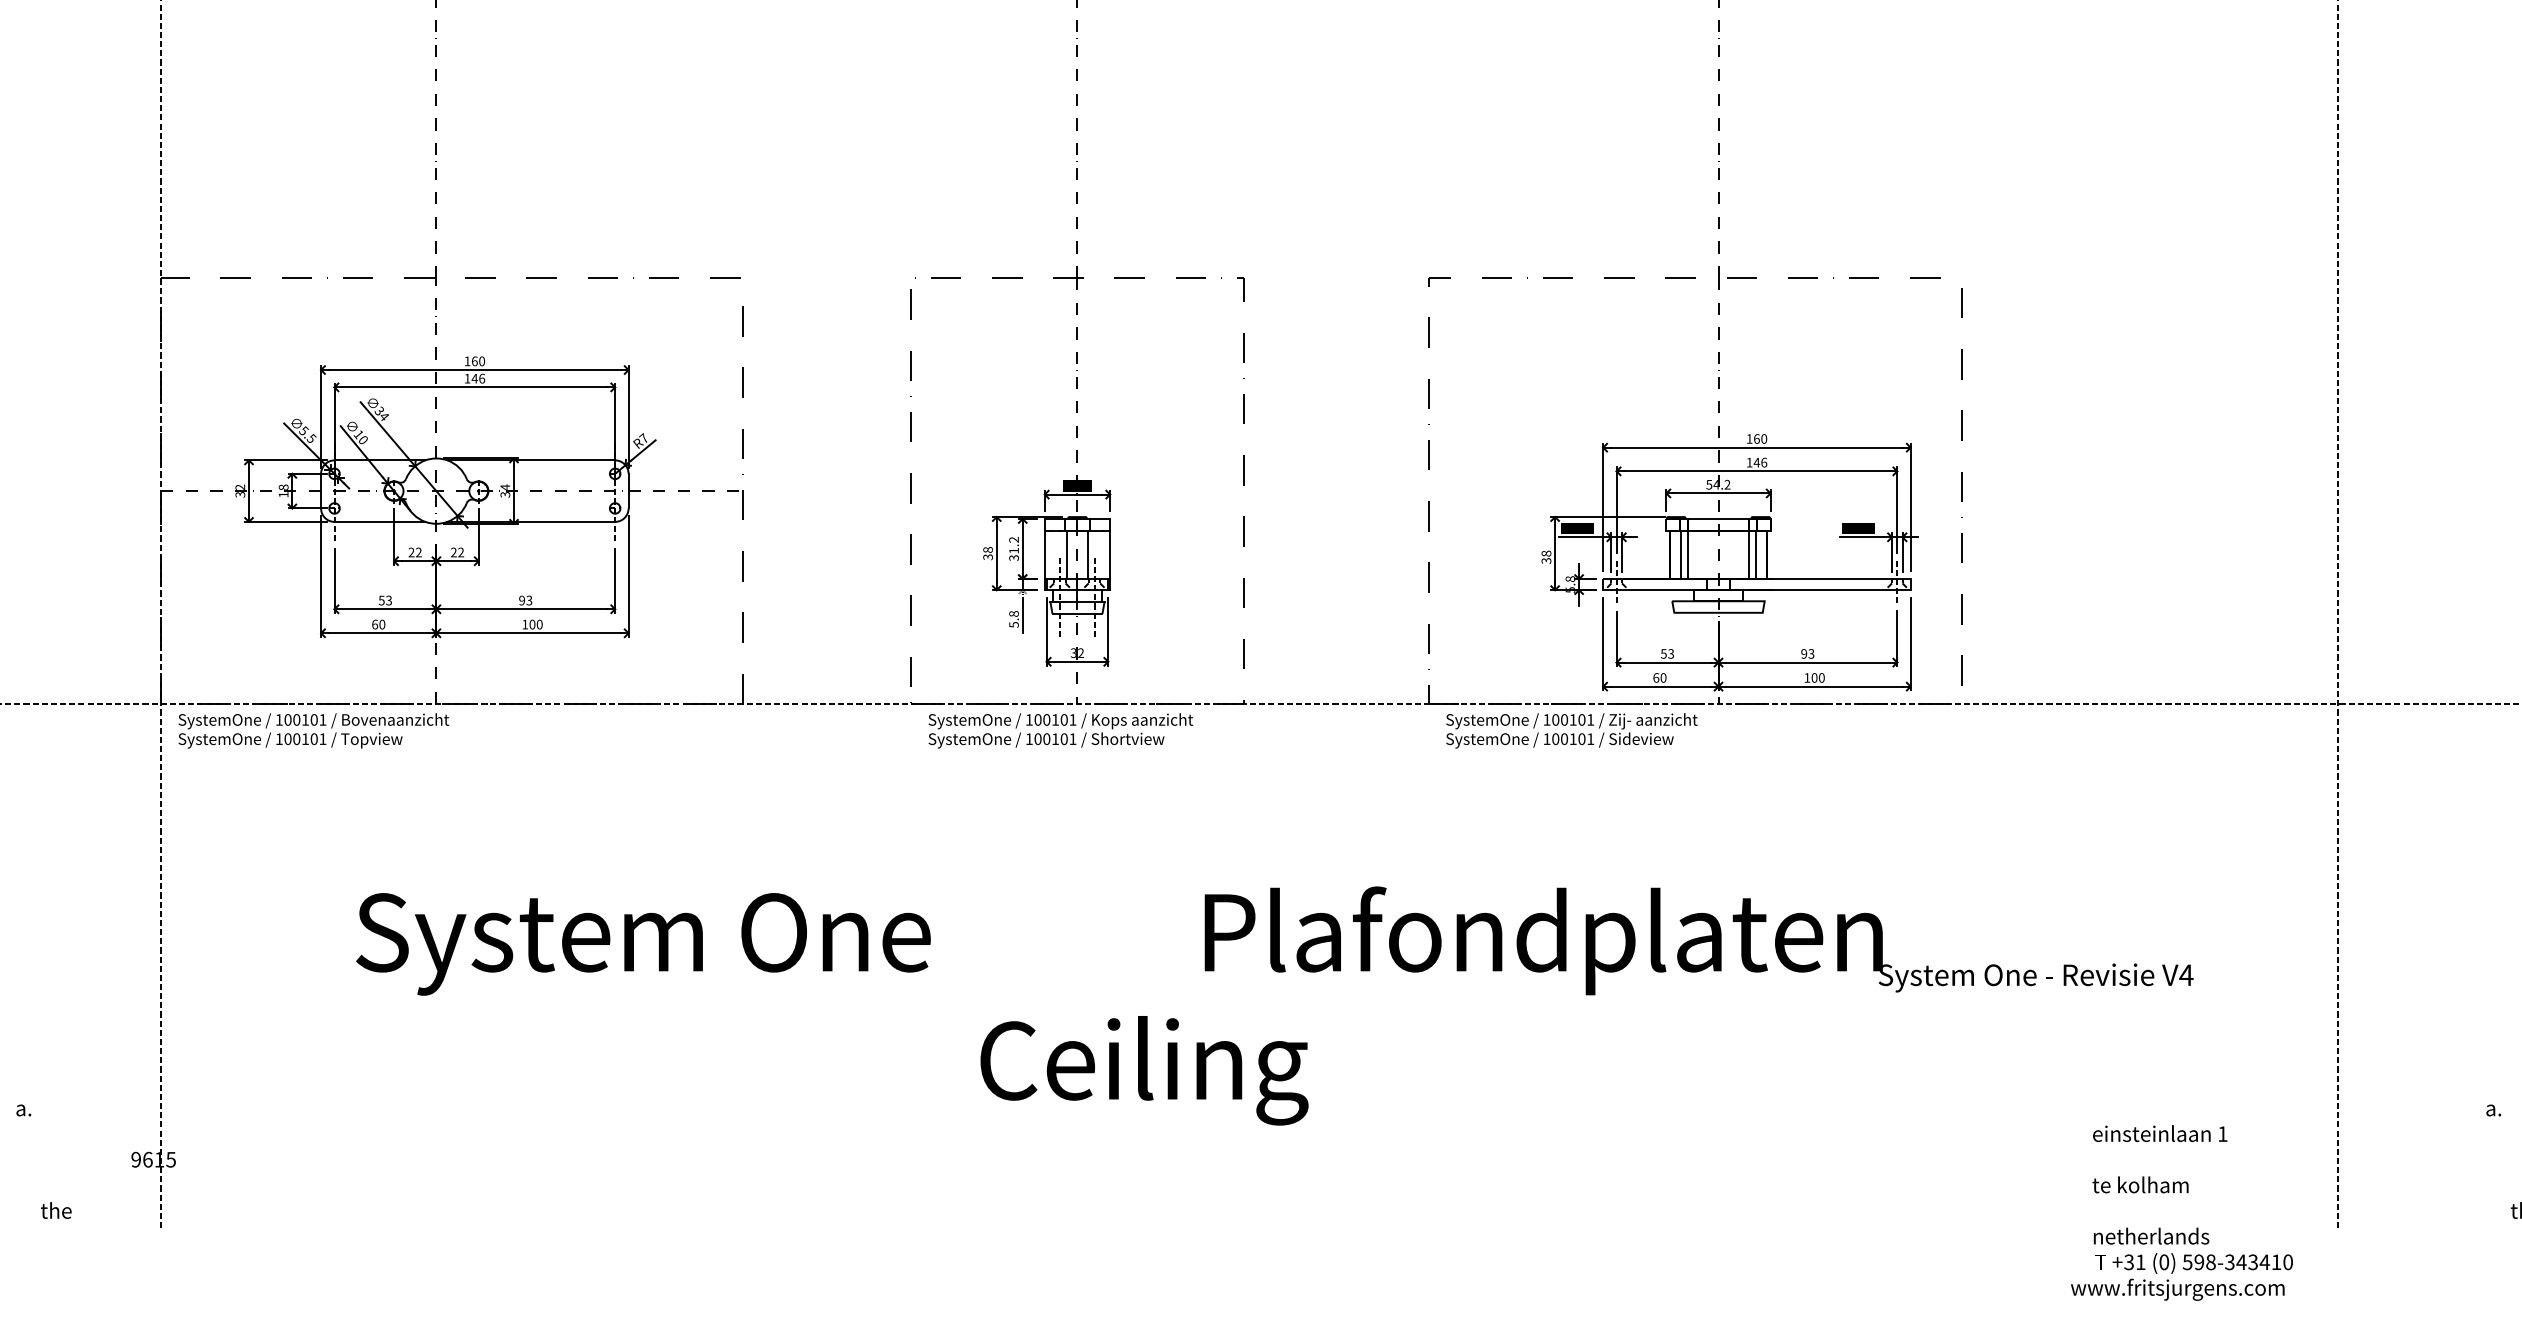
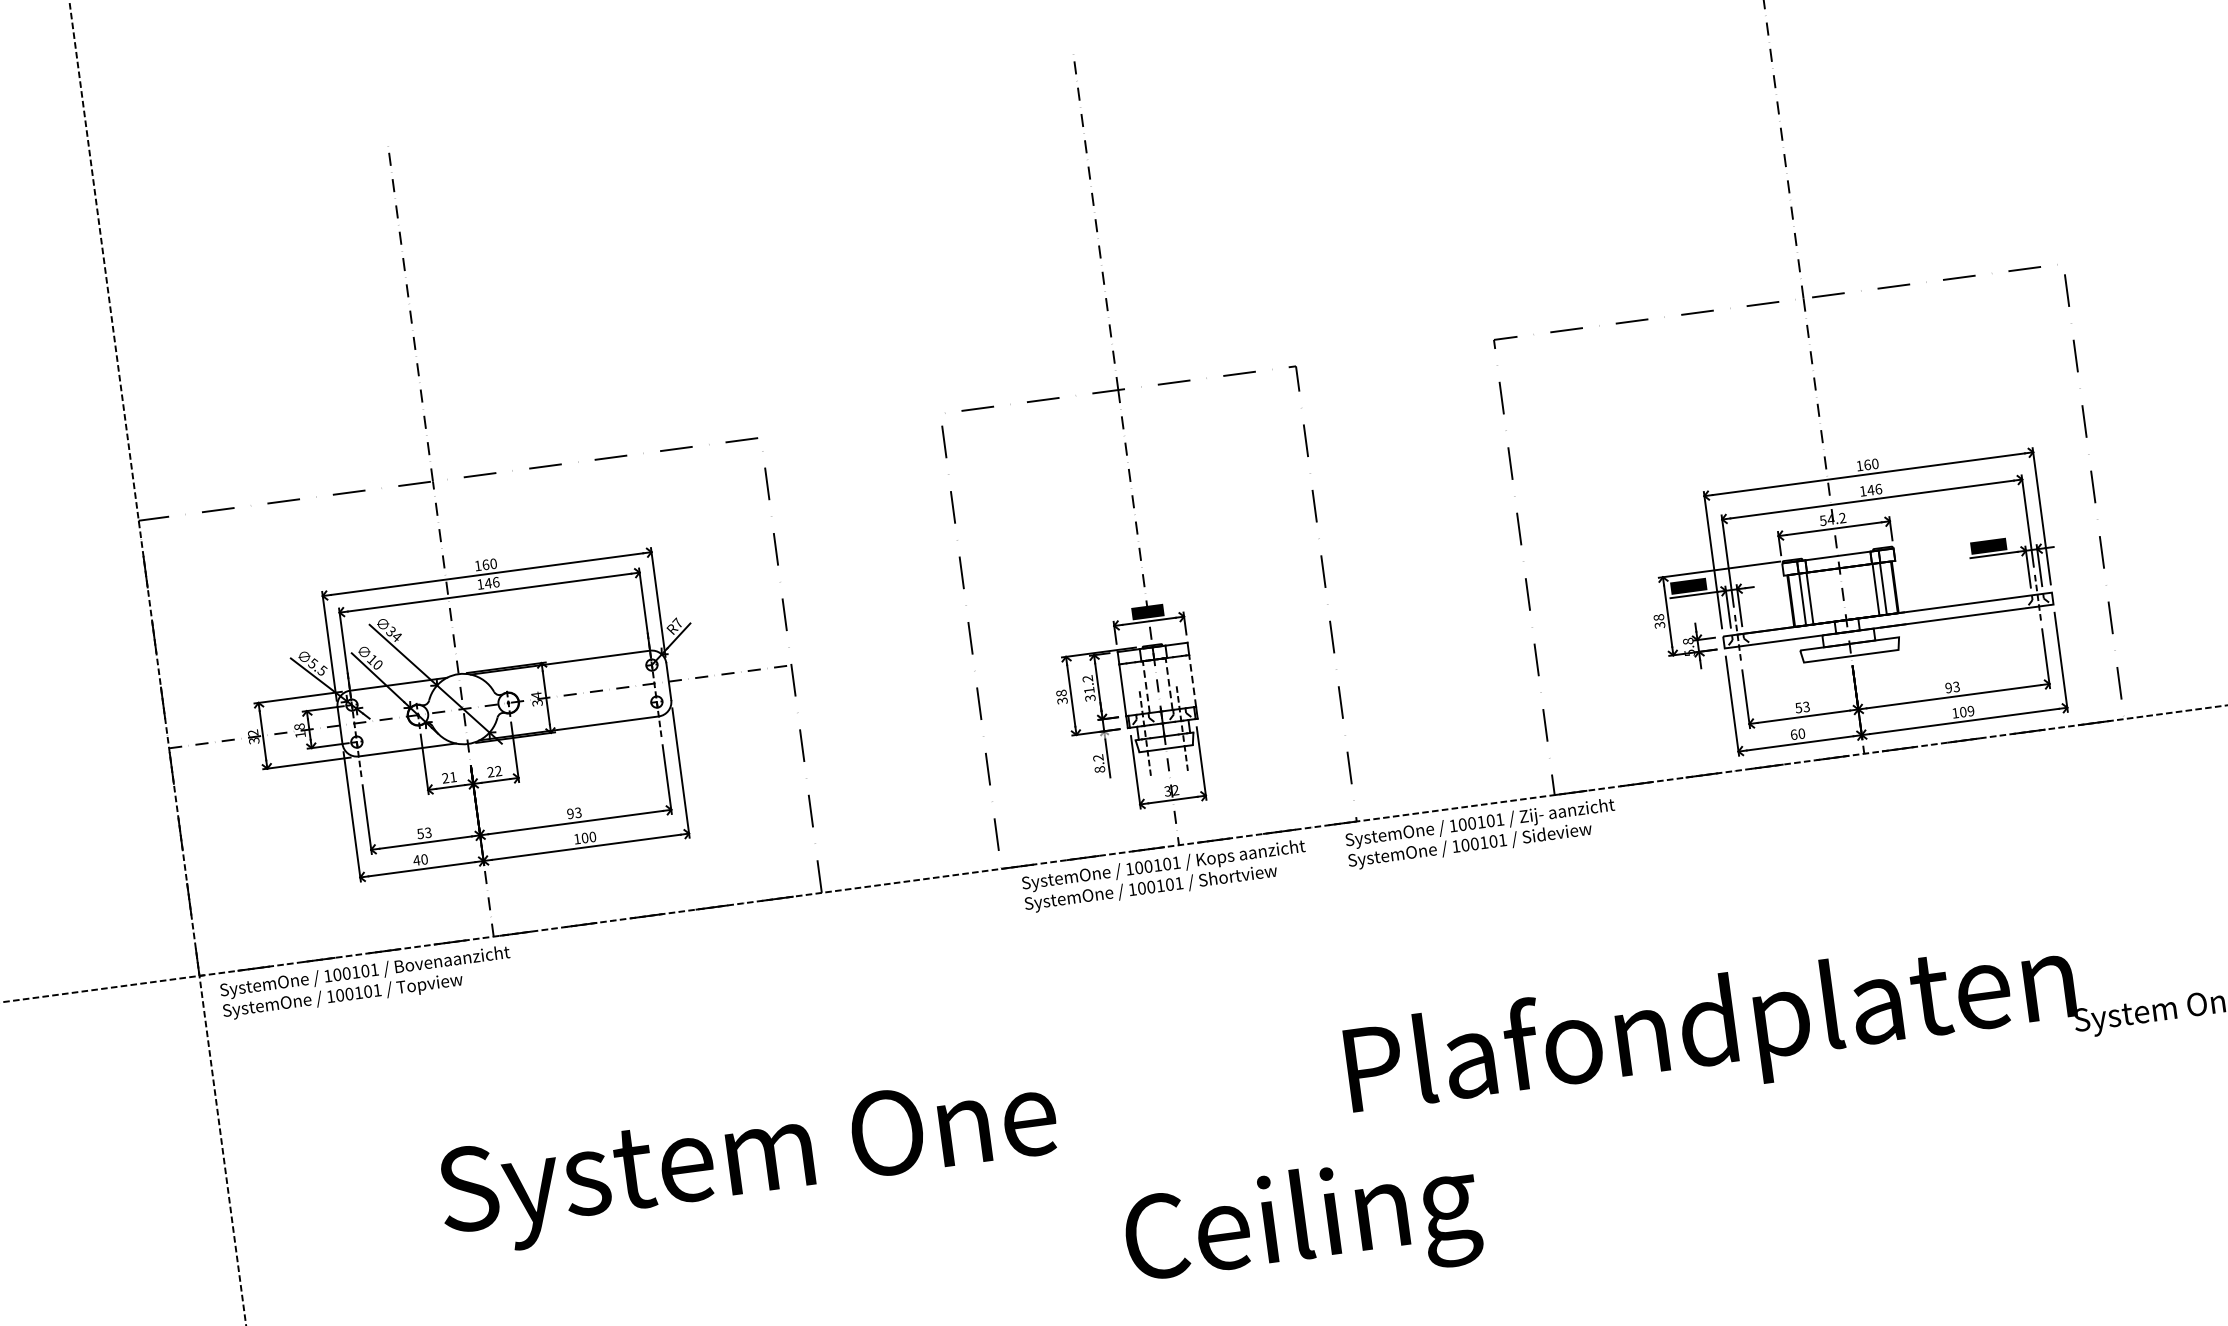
text: (418, 552) -> (452, 777), 22 -> 21
line: (1066, 554) -> (1145, 686), solid -> dashed
line: (1088, 554) -> (1169, 683), solid -> dashed
line: (1110, 554) -> (1192, 680), solid -> dashed
text: (1013, 619) -> (1098, 763), 5.8 -> 8.2
text: (374, 624) -> (416, 860), 60 -> 40
text: (1821, 677) -> (1970, 710), 100 -> 109
text: (1571, 730) -> (1481, 833), moved

